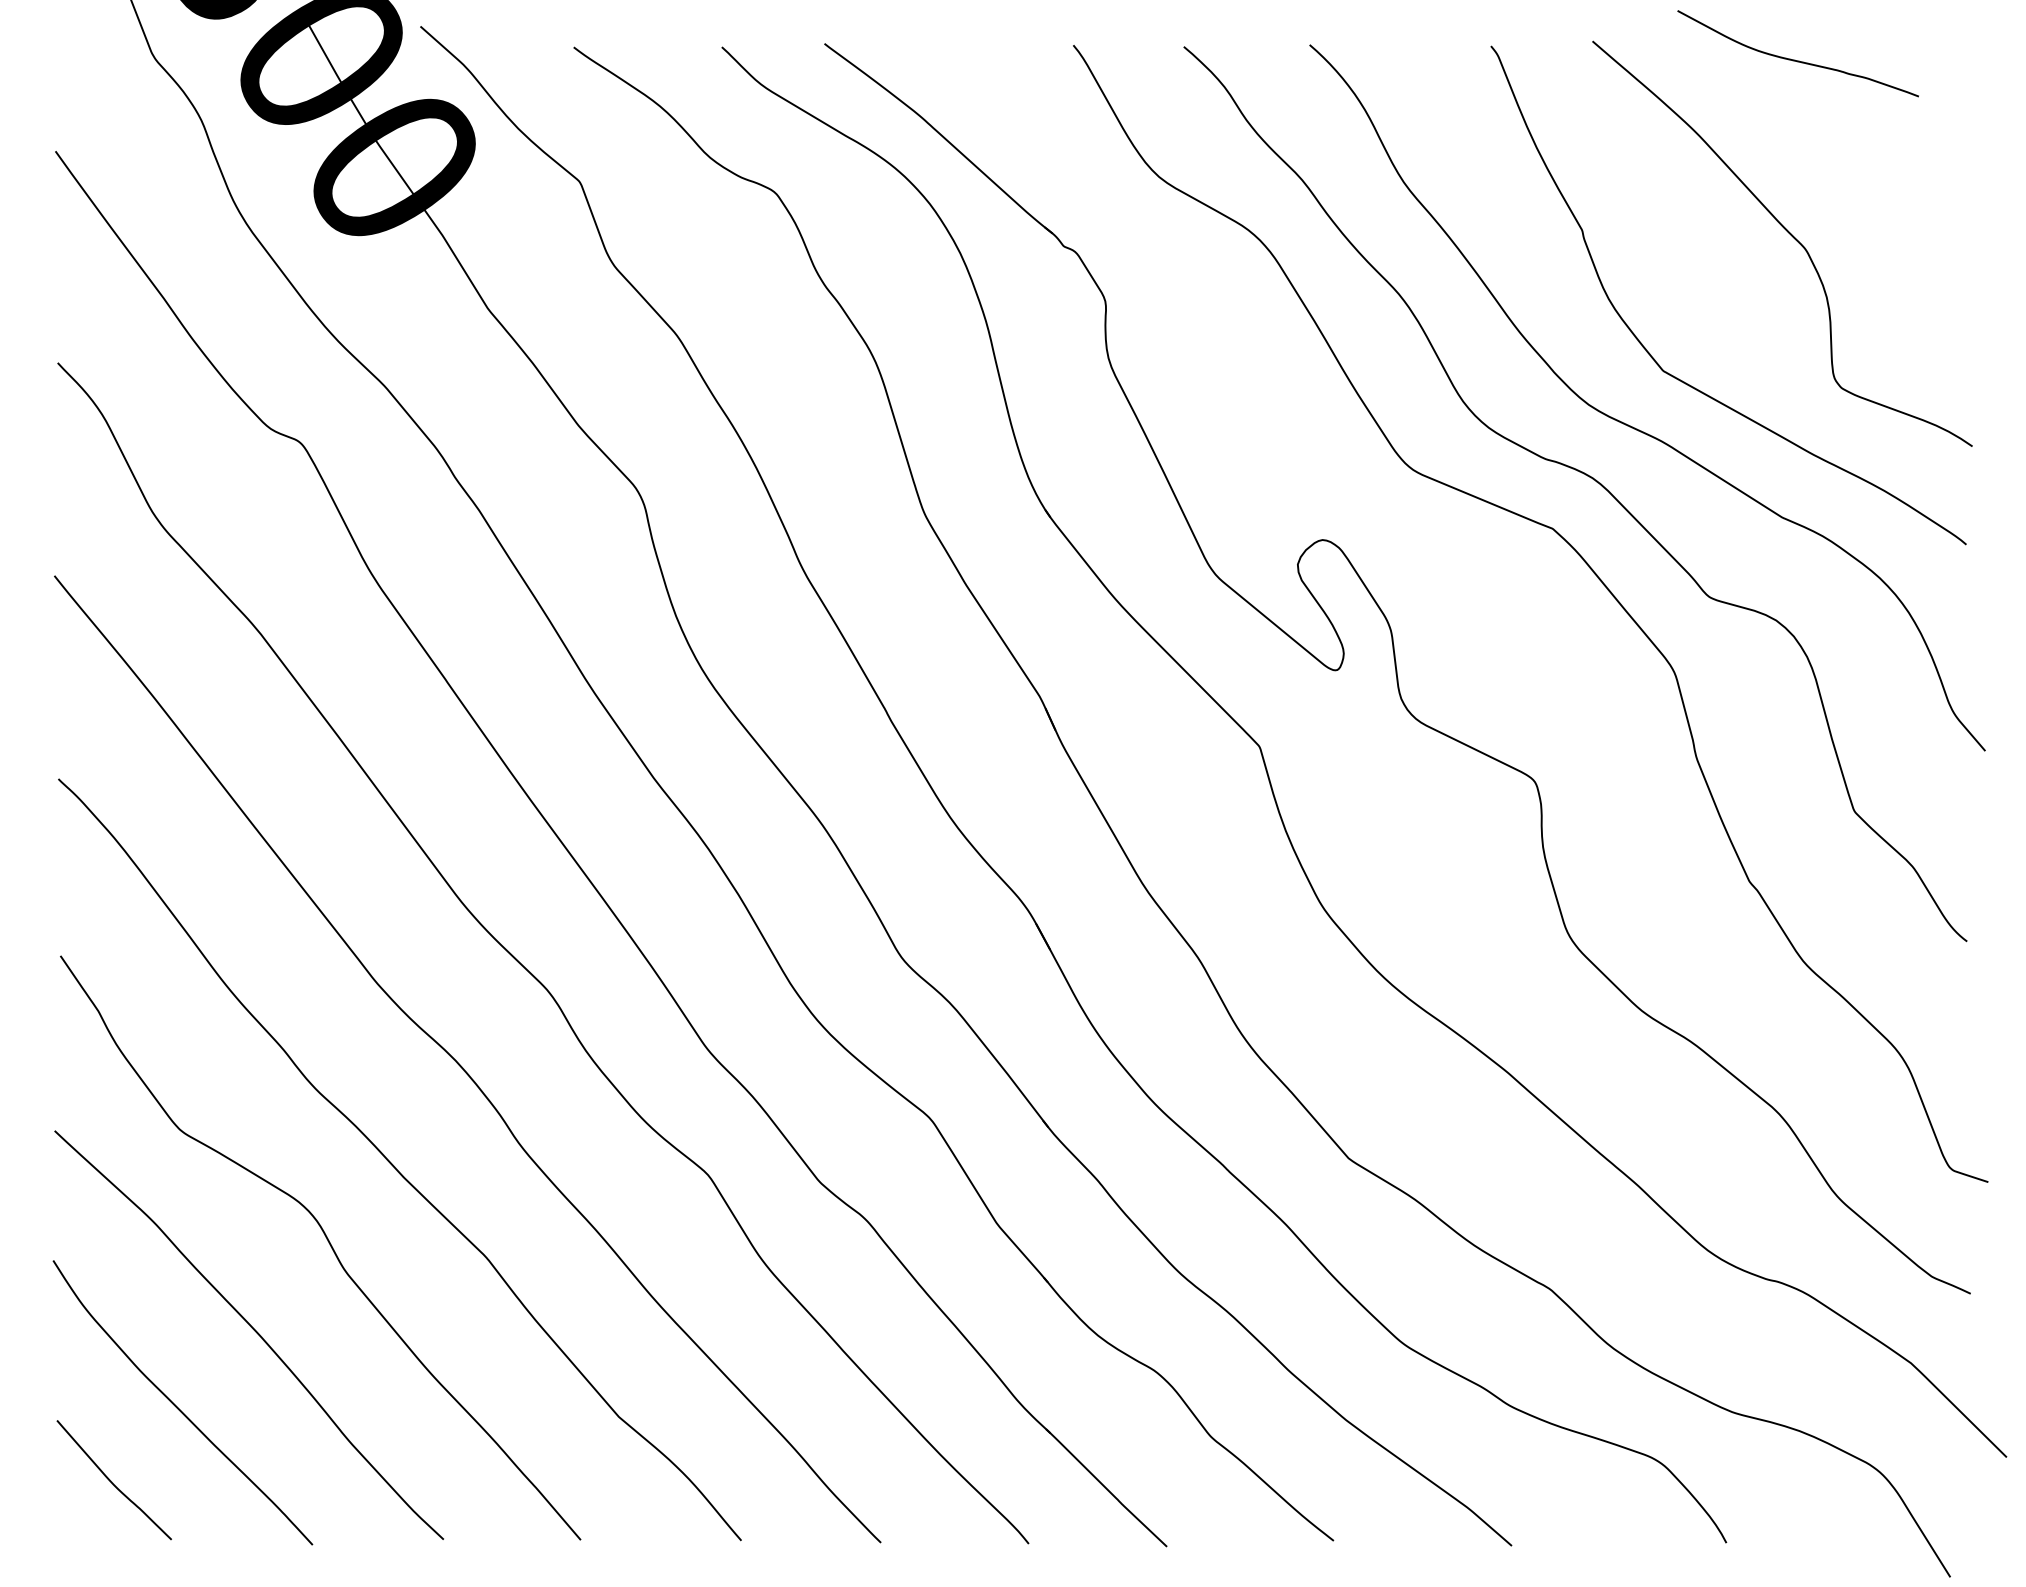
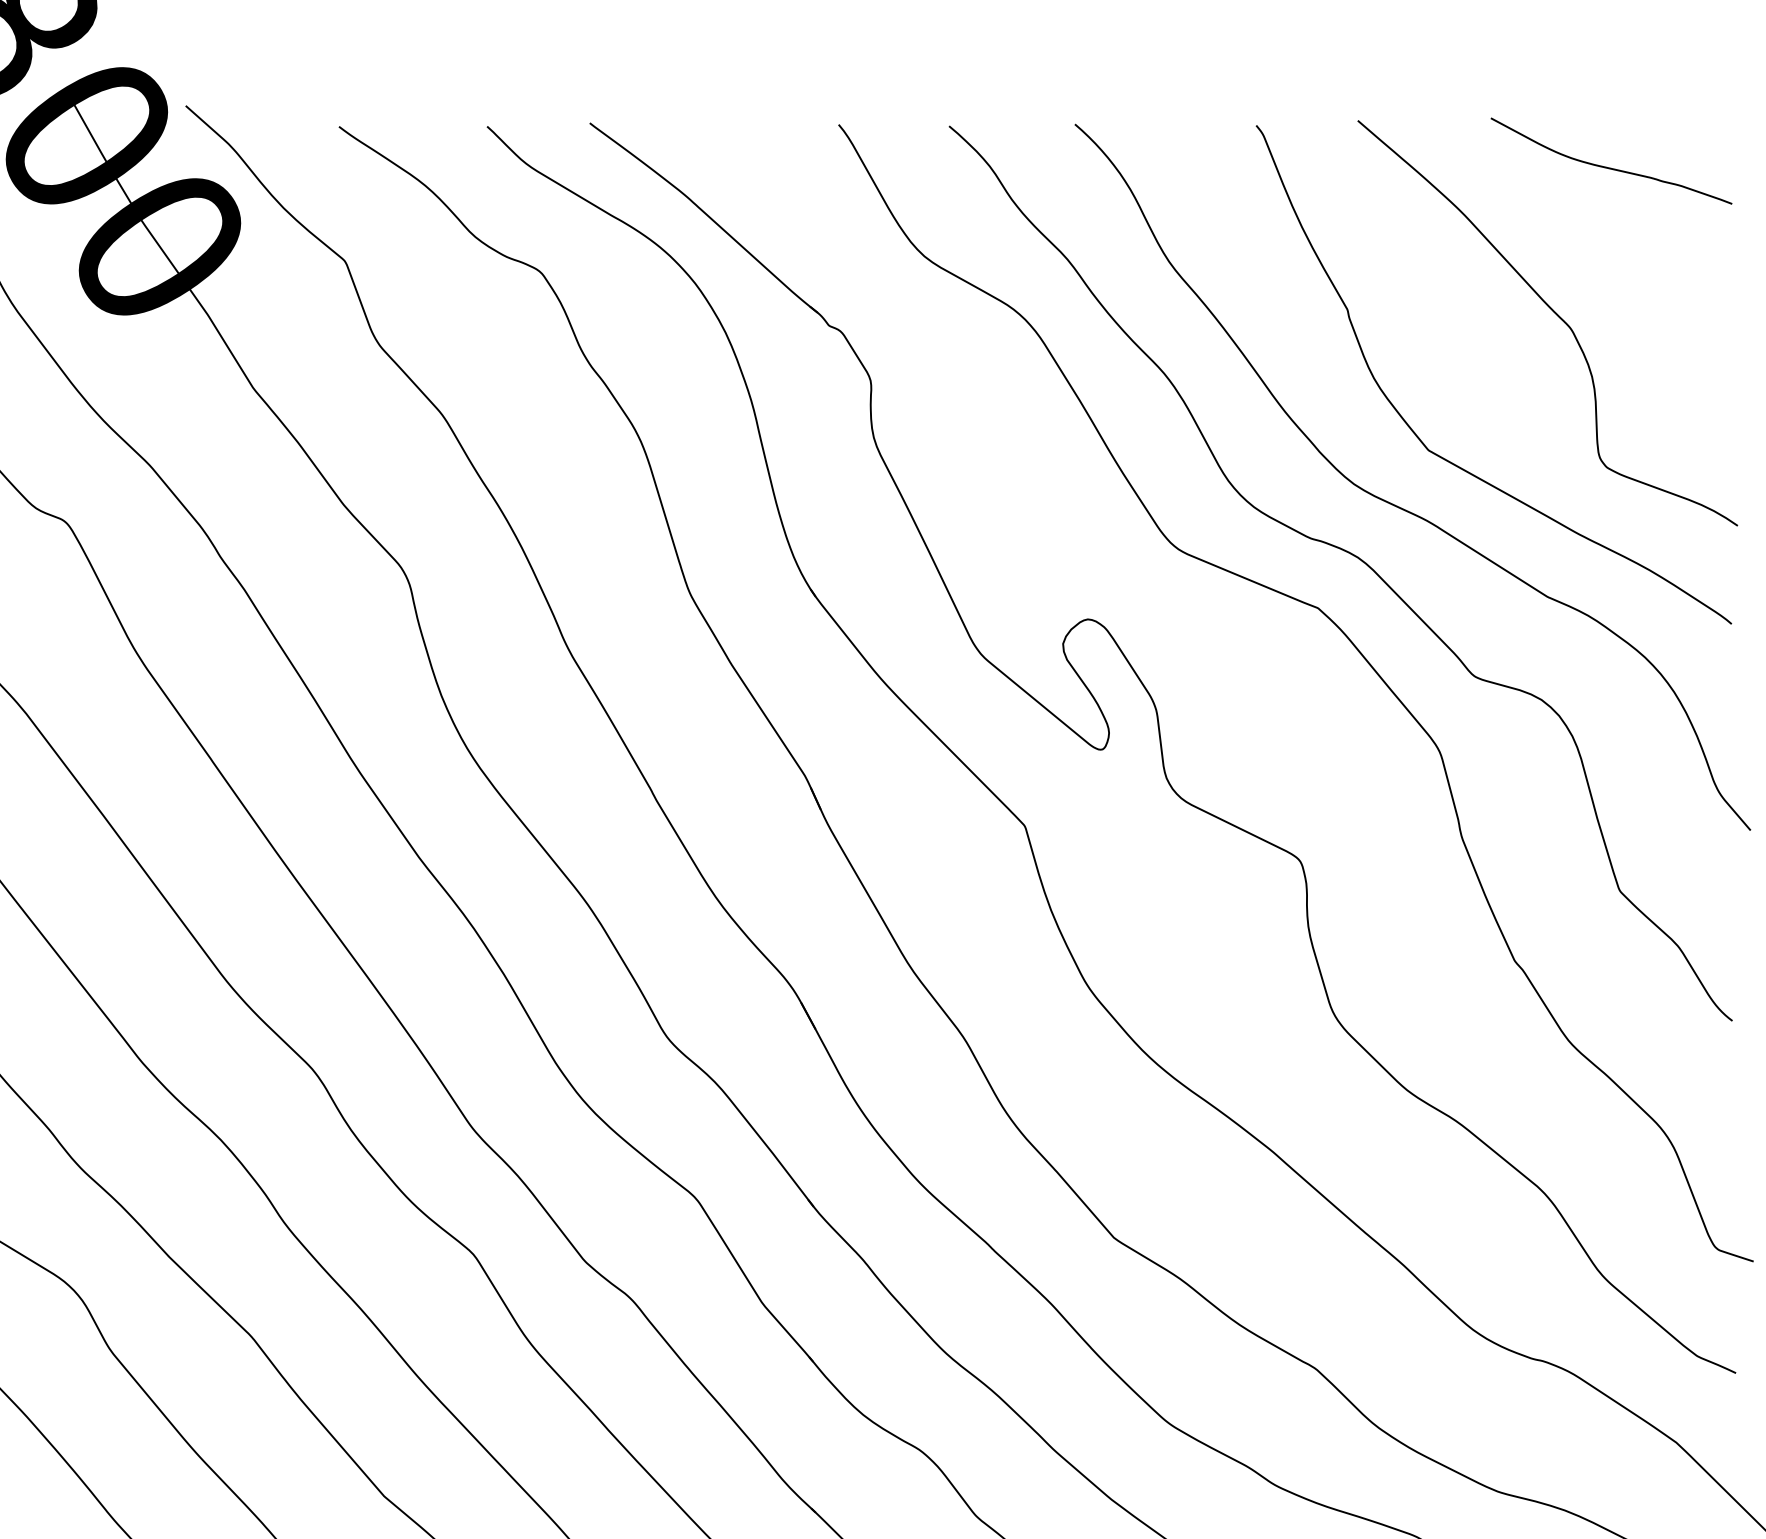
curve: (1795, 59) -> (1608, 166), moved

